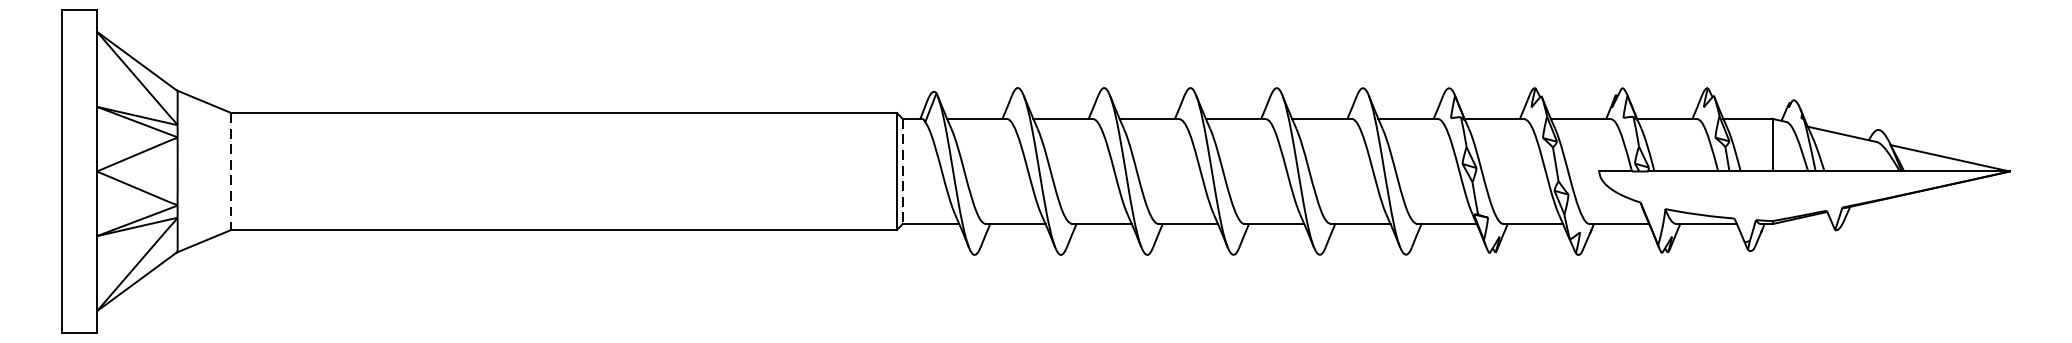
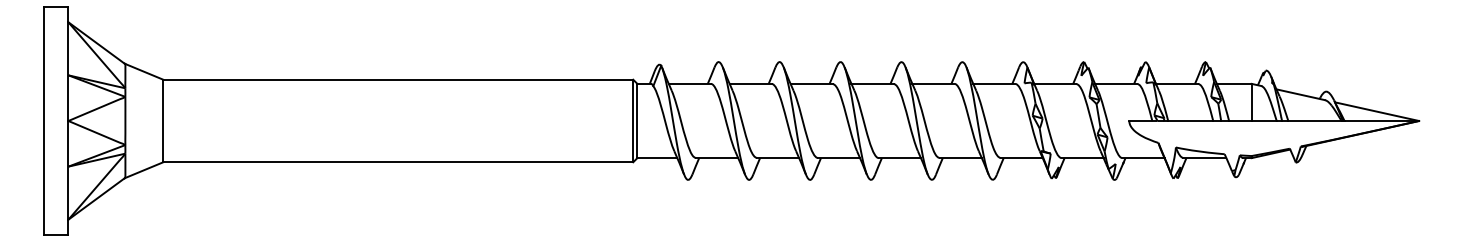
line: (231, 172) -> (163, 121), dashed -> solid
line: (902, 172) -> (637, 121), dashed -> solid

